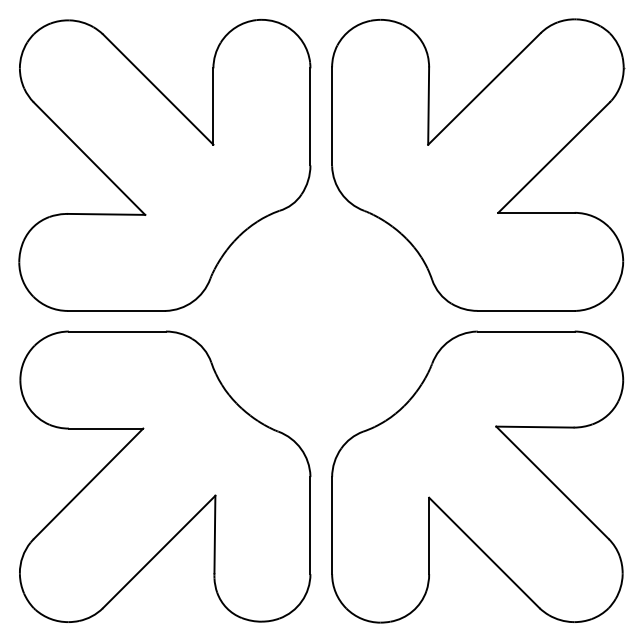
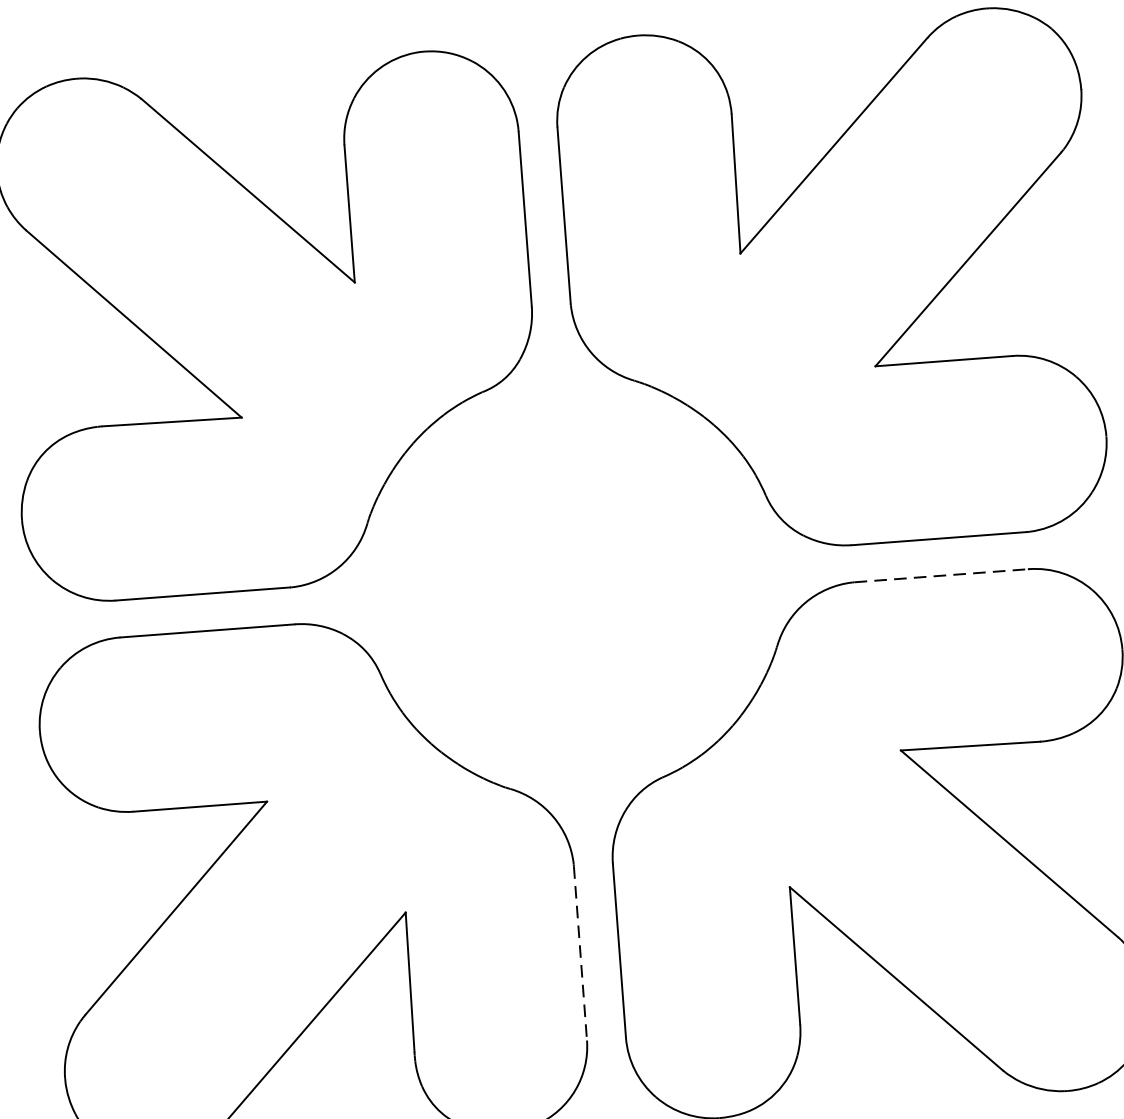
line: (526, 331) -> (942, 575), solid -> dashed
line: (310, 525) -> (580, 953), solid -> dashed

